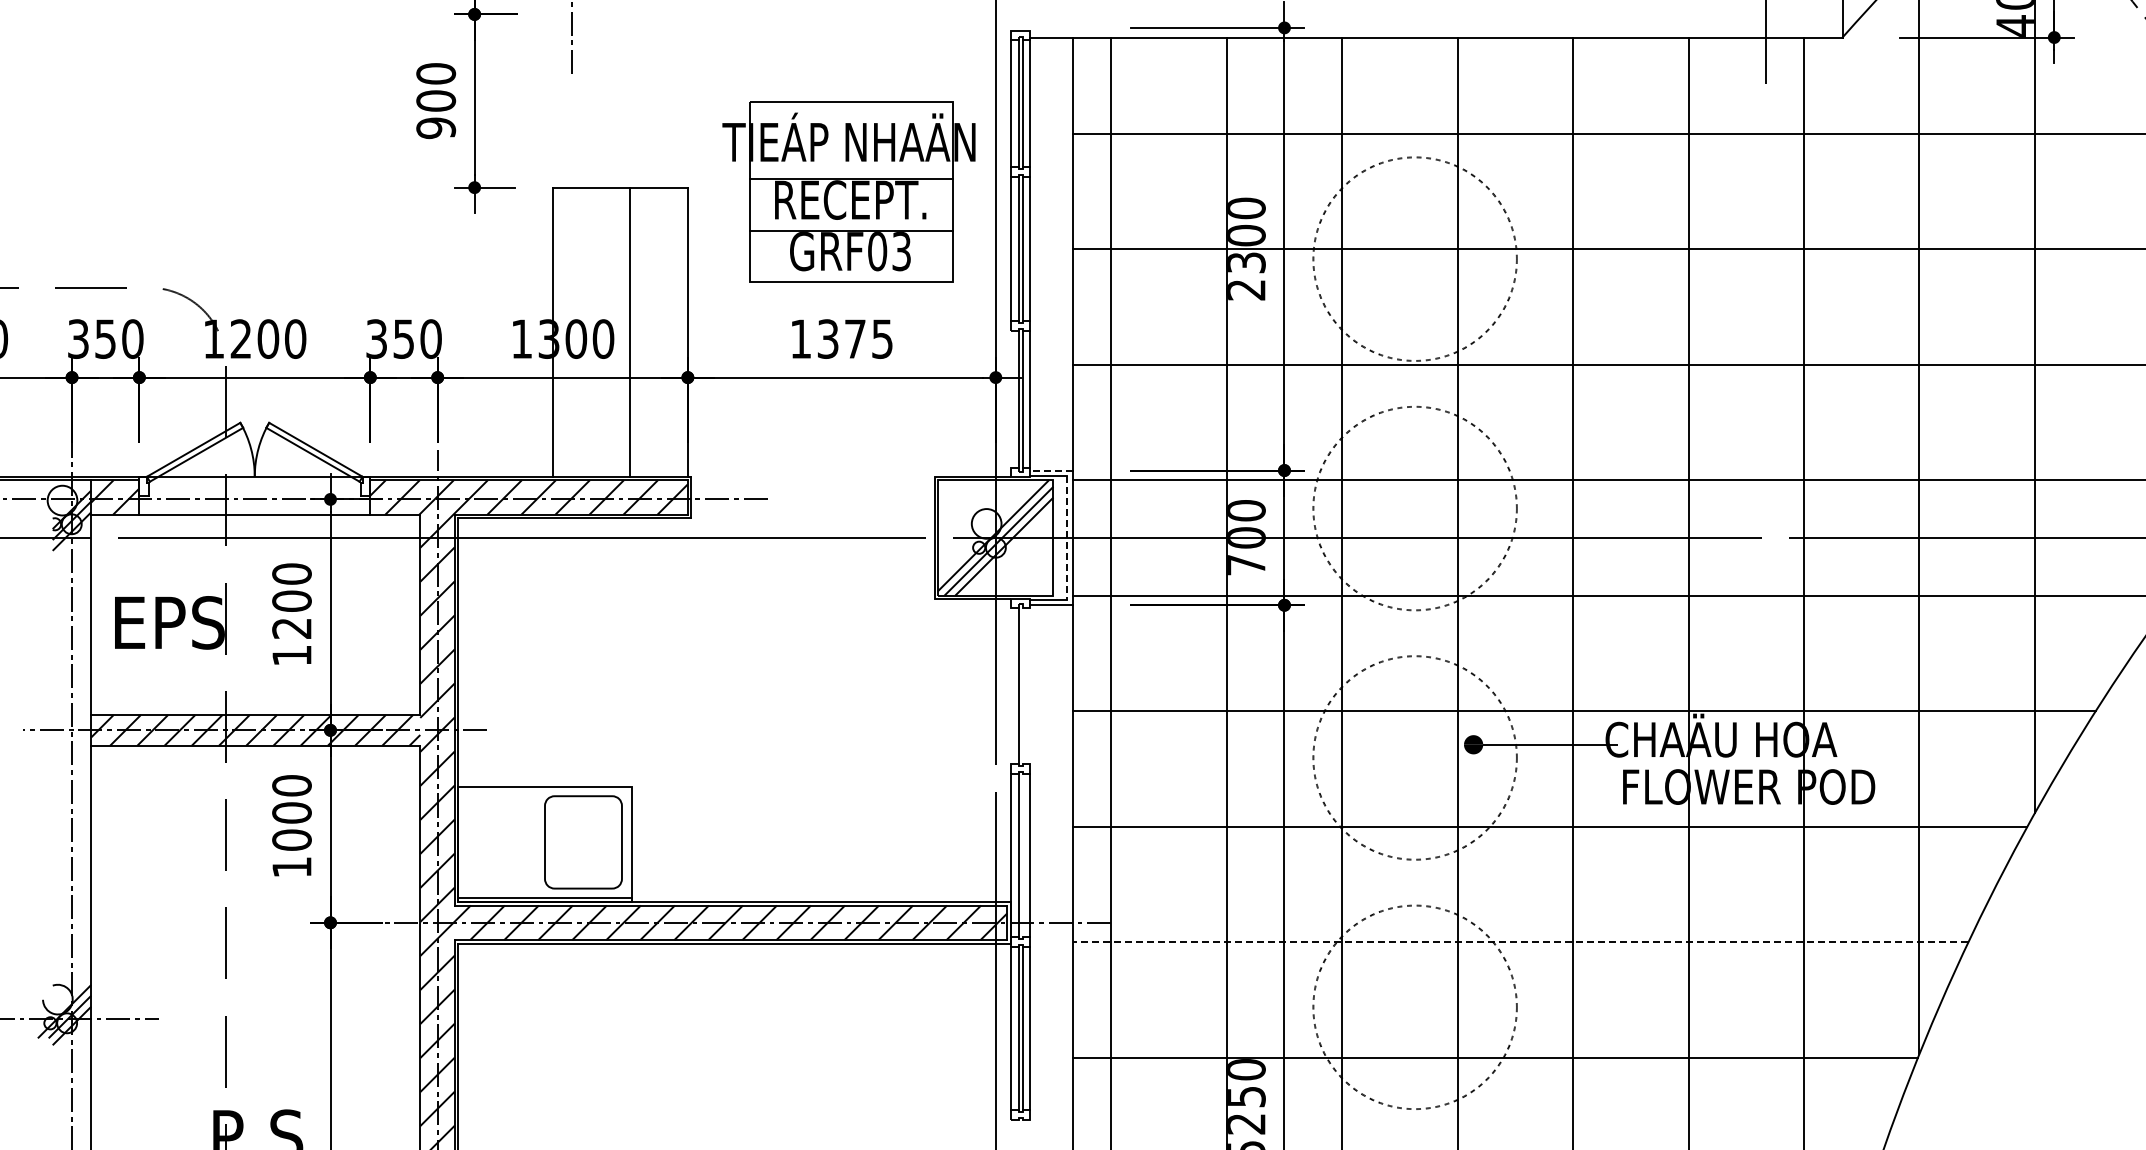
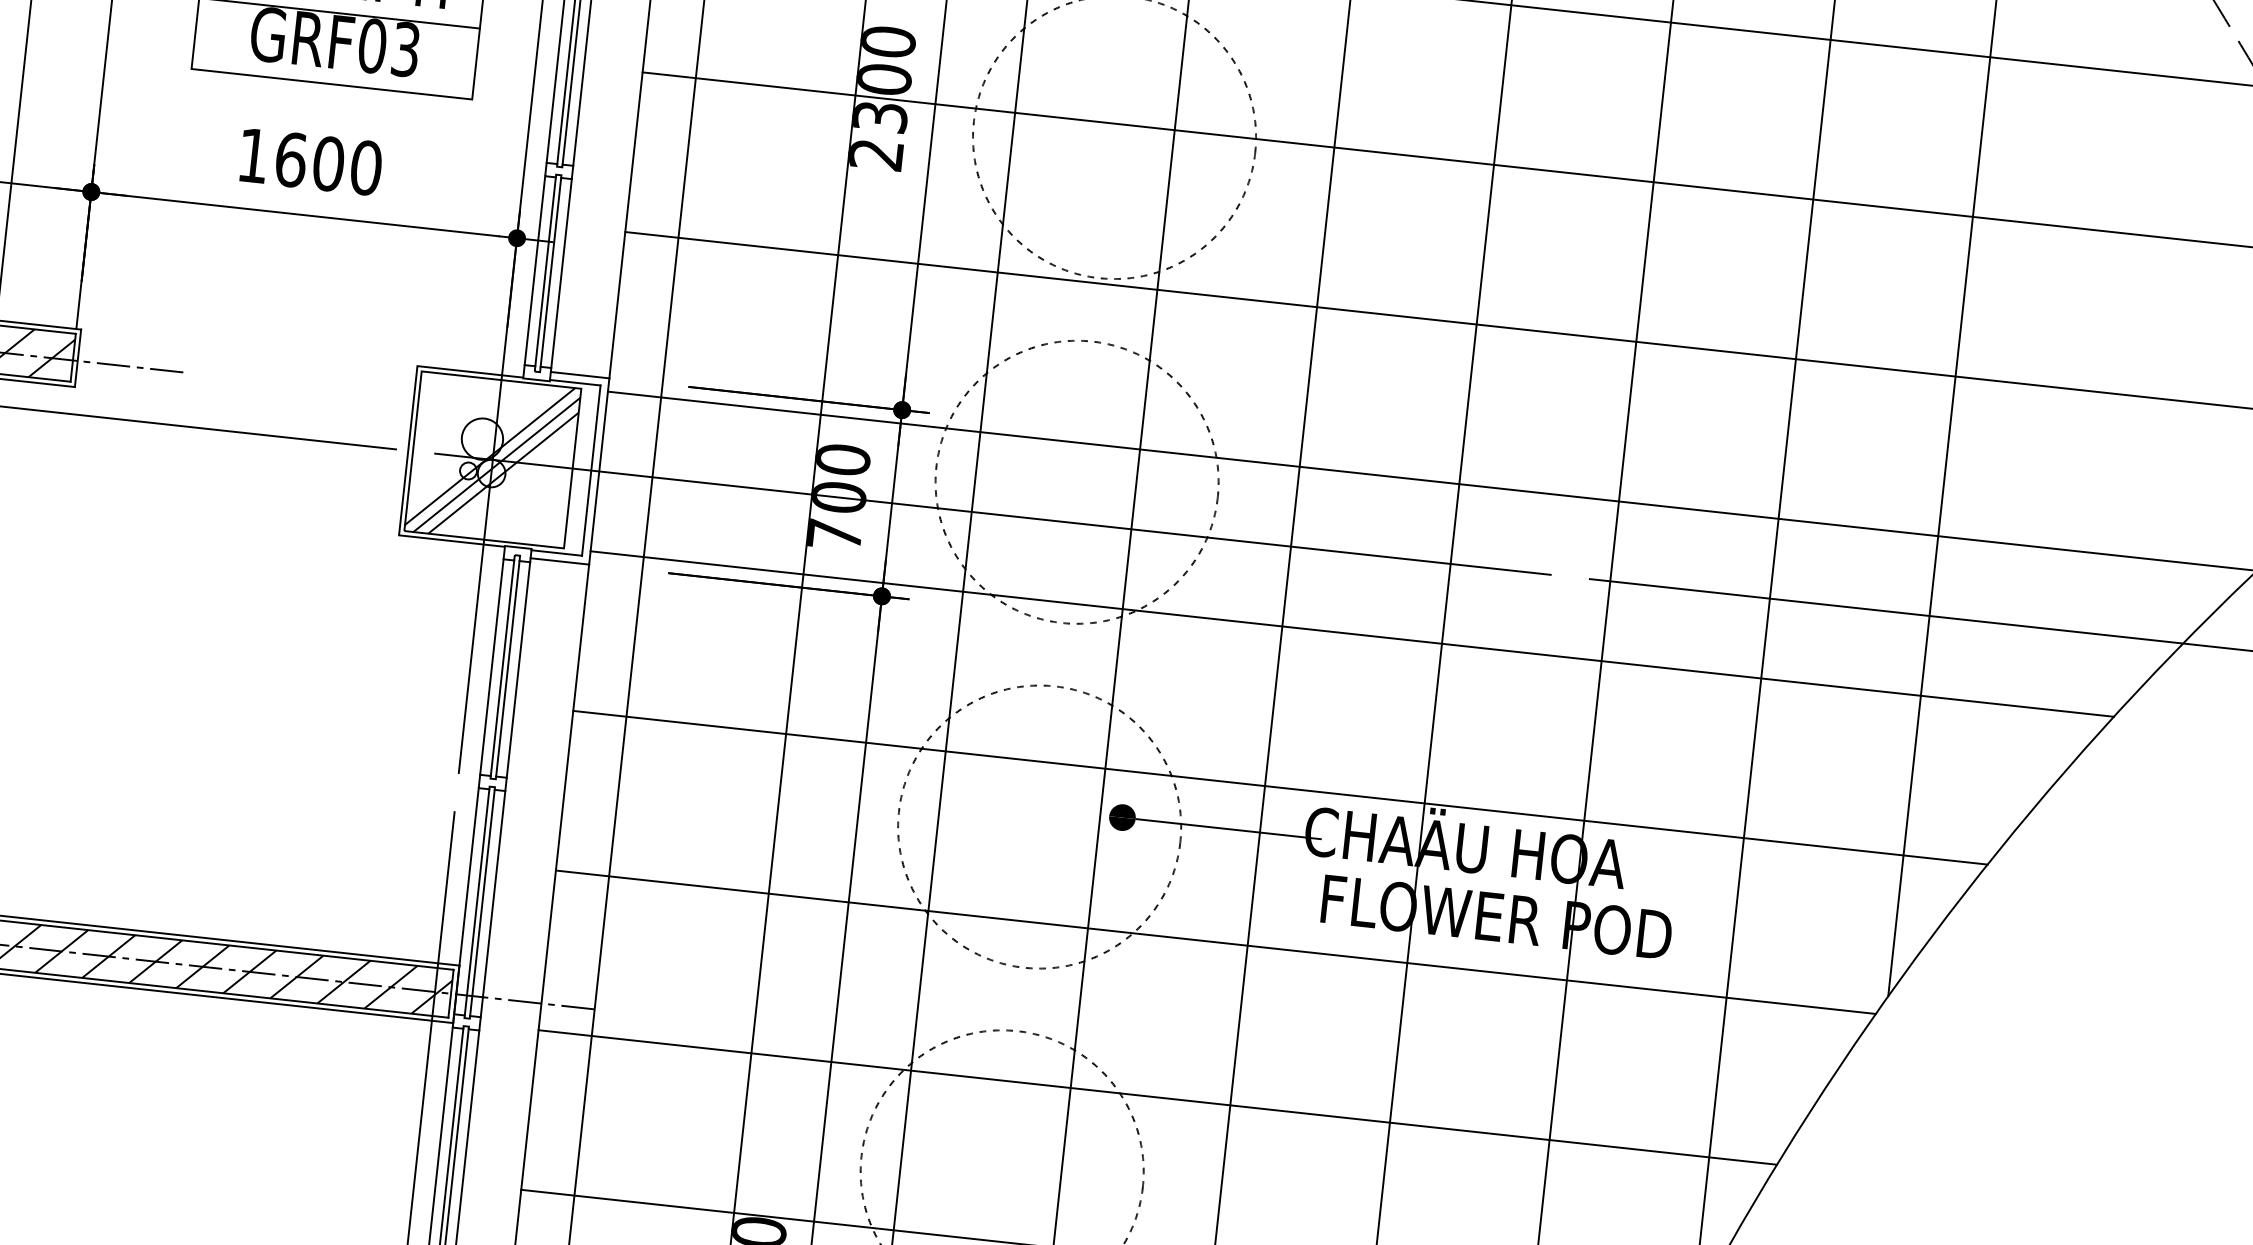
text: (855, 338) -> (328, 163), 1375 -> 1600
line: (1011, 399) -> (535, 270), added
line: (1051, 470) -> (580, 375), dashed -> solid
line: (1066, 537) -> (590, 469), dashed -> solid
line: (1011, 686) -> (492, 667), added
line: (1022, 686) -> (507, 669), added
line: (1030, 686) -> (518, 670), added
line: (1022, 855) -> (482, 902), added
line: (1520, 942) -> (1157, 1098), dashed -> solid

